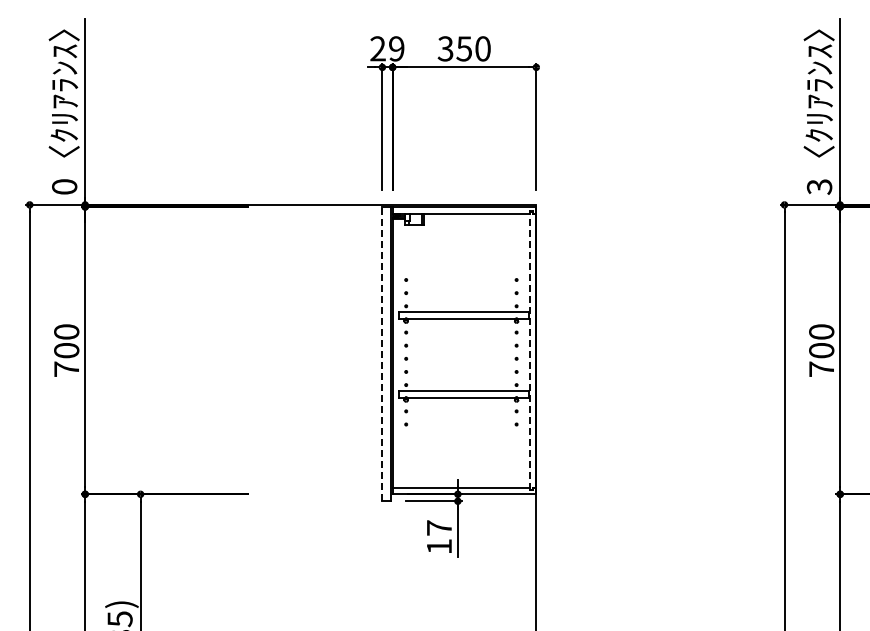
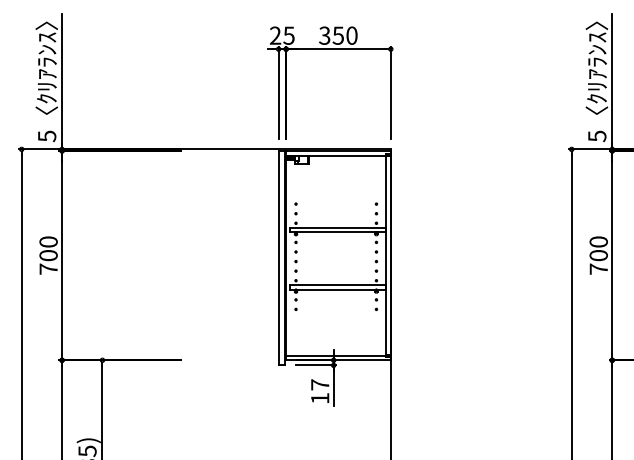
text: (396, 48) -> (288, 35), 29 -> 25
text: (64, 186) -> (47, 135), 0 -> 5
text: (818, 186) -> (596, 135), 3 -> 5
line: (529, 350) -> (385, 255), dashed -> solid
line: (382, 353) -> (278, 257), dashed -> solid

